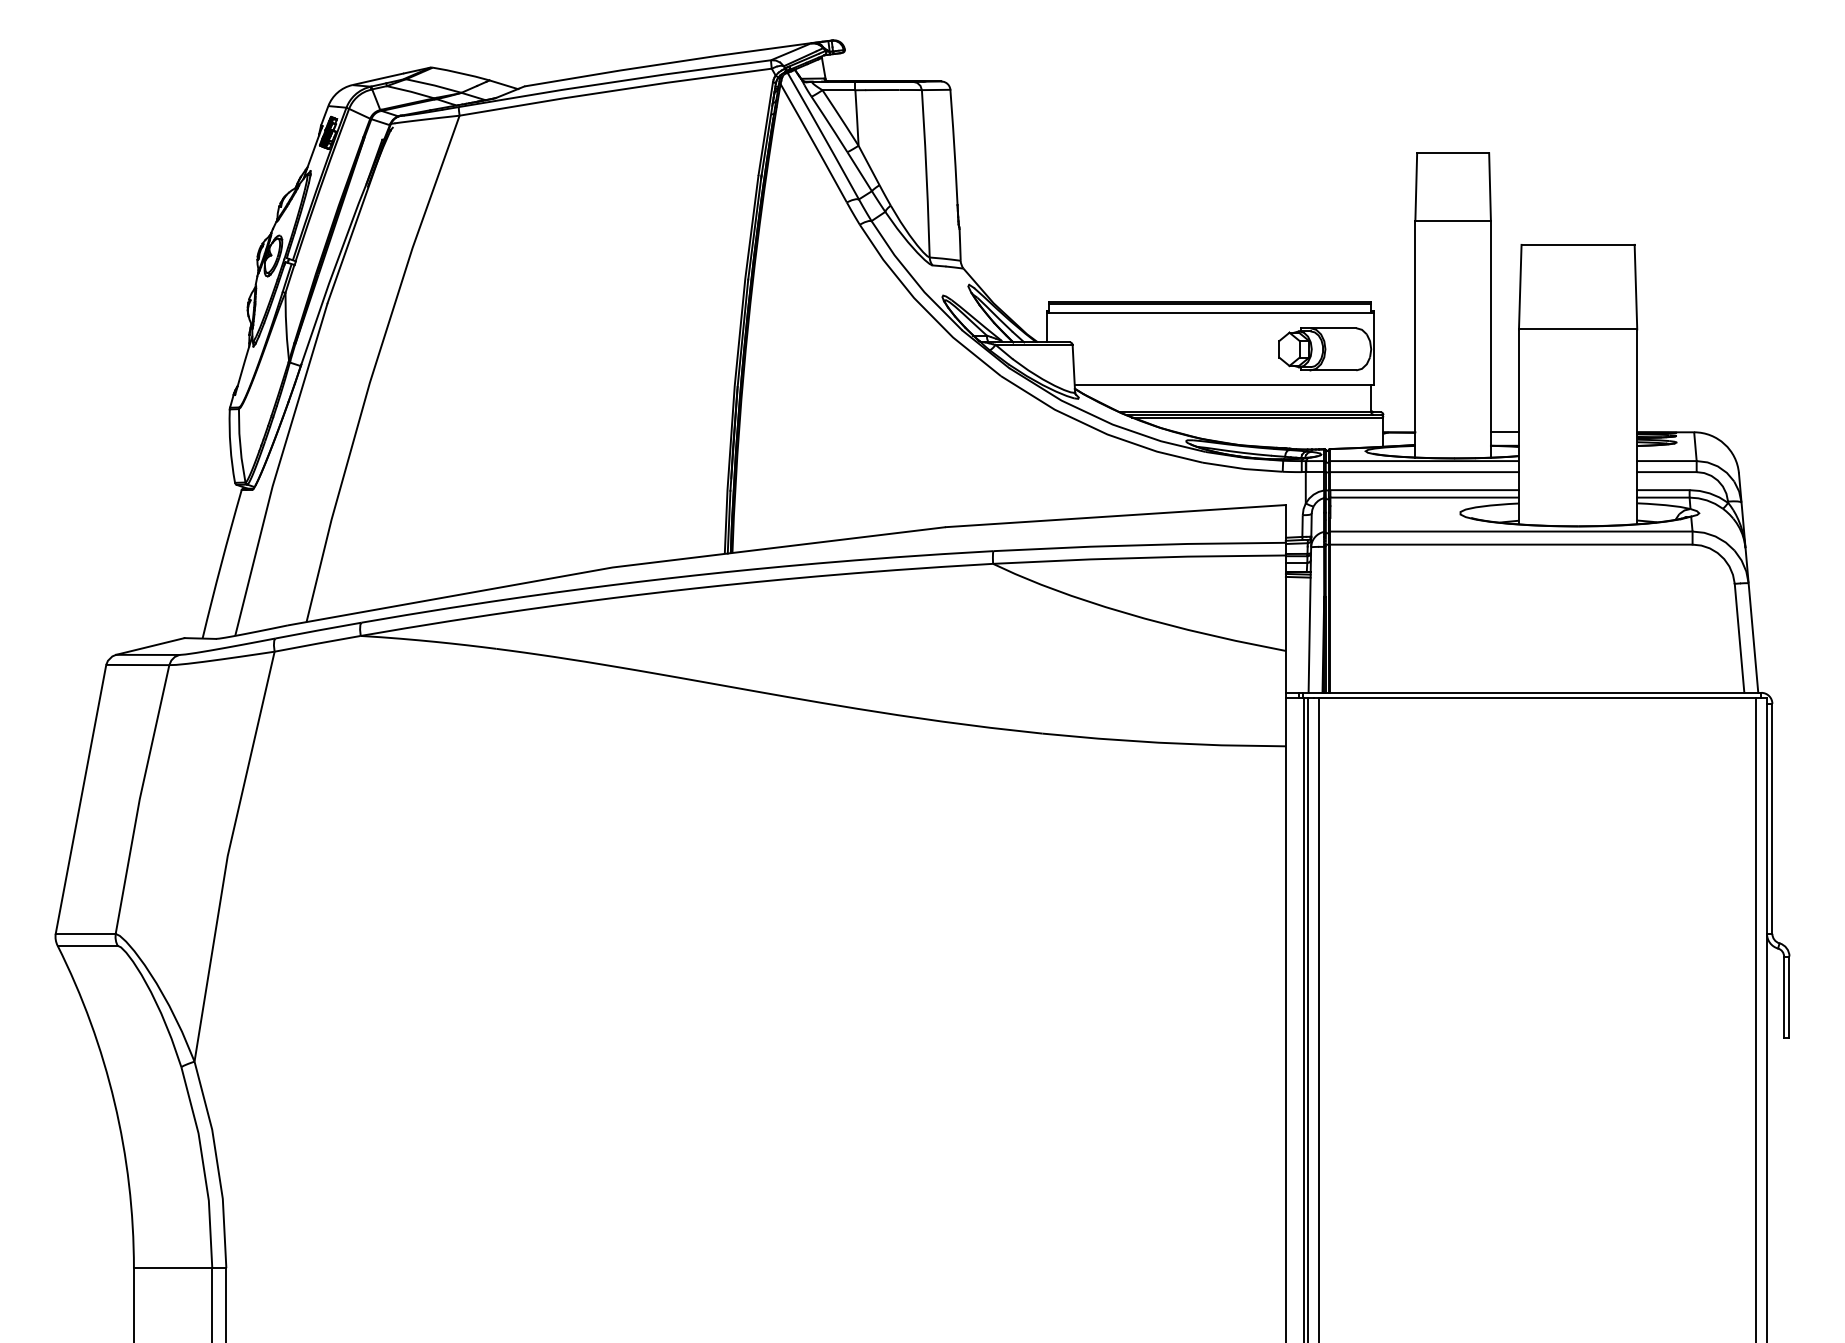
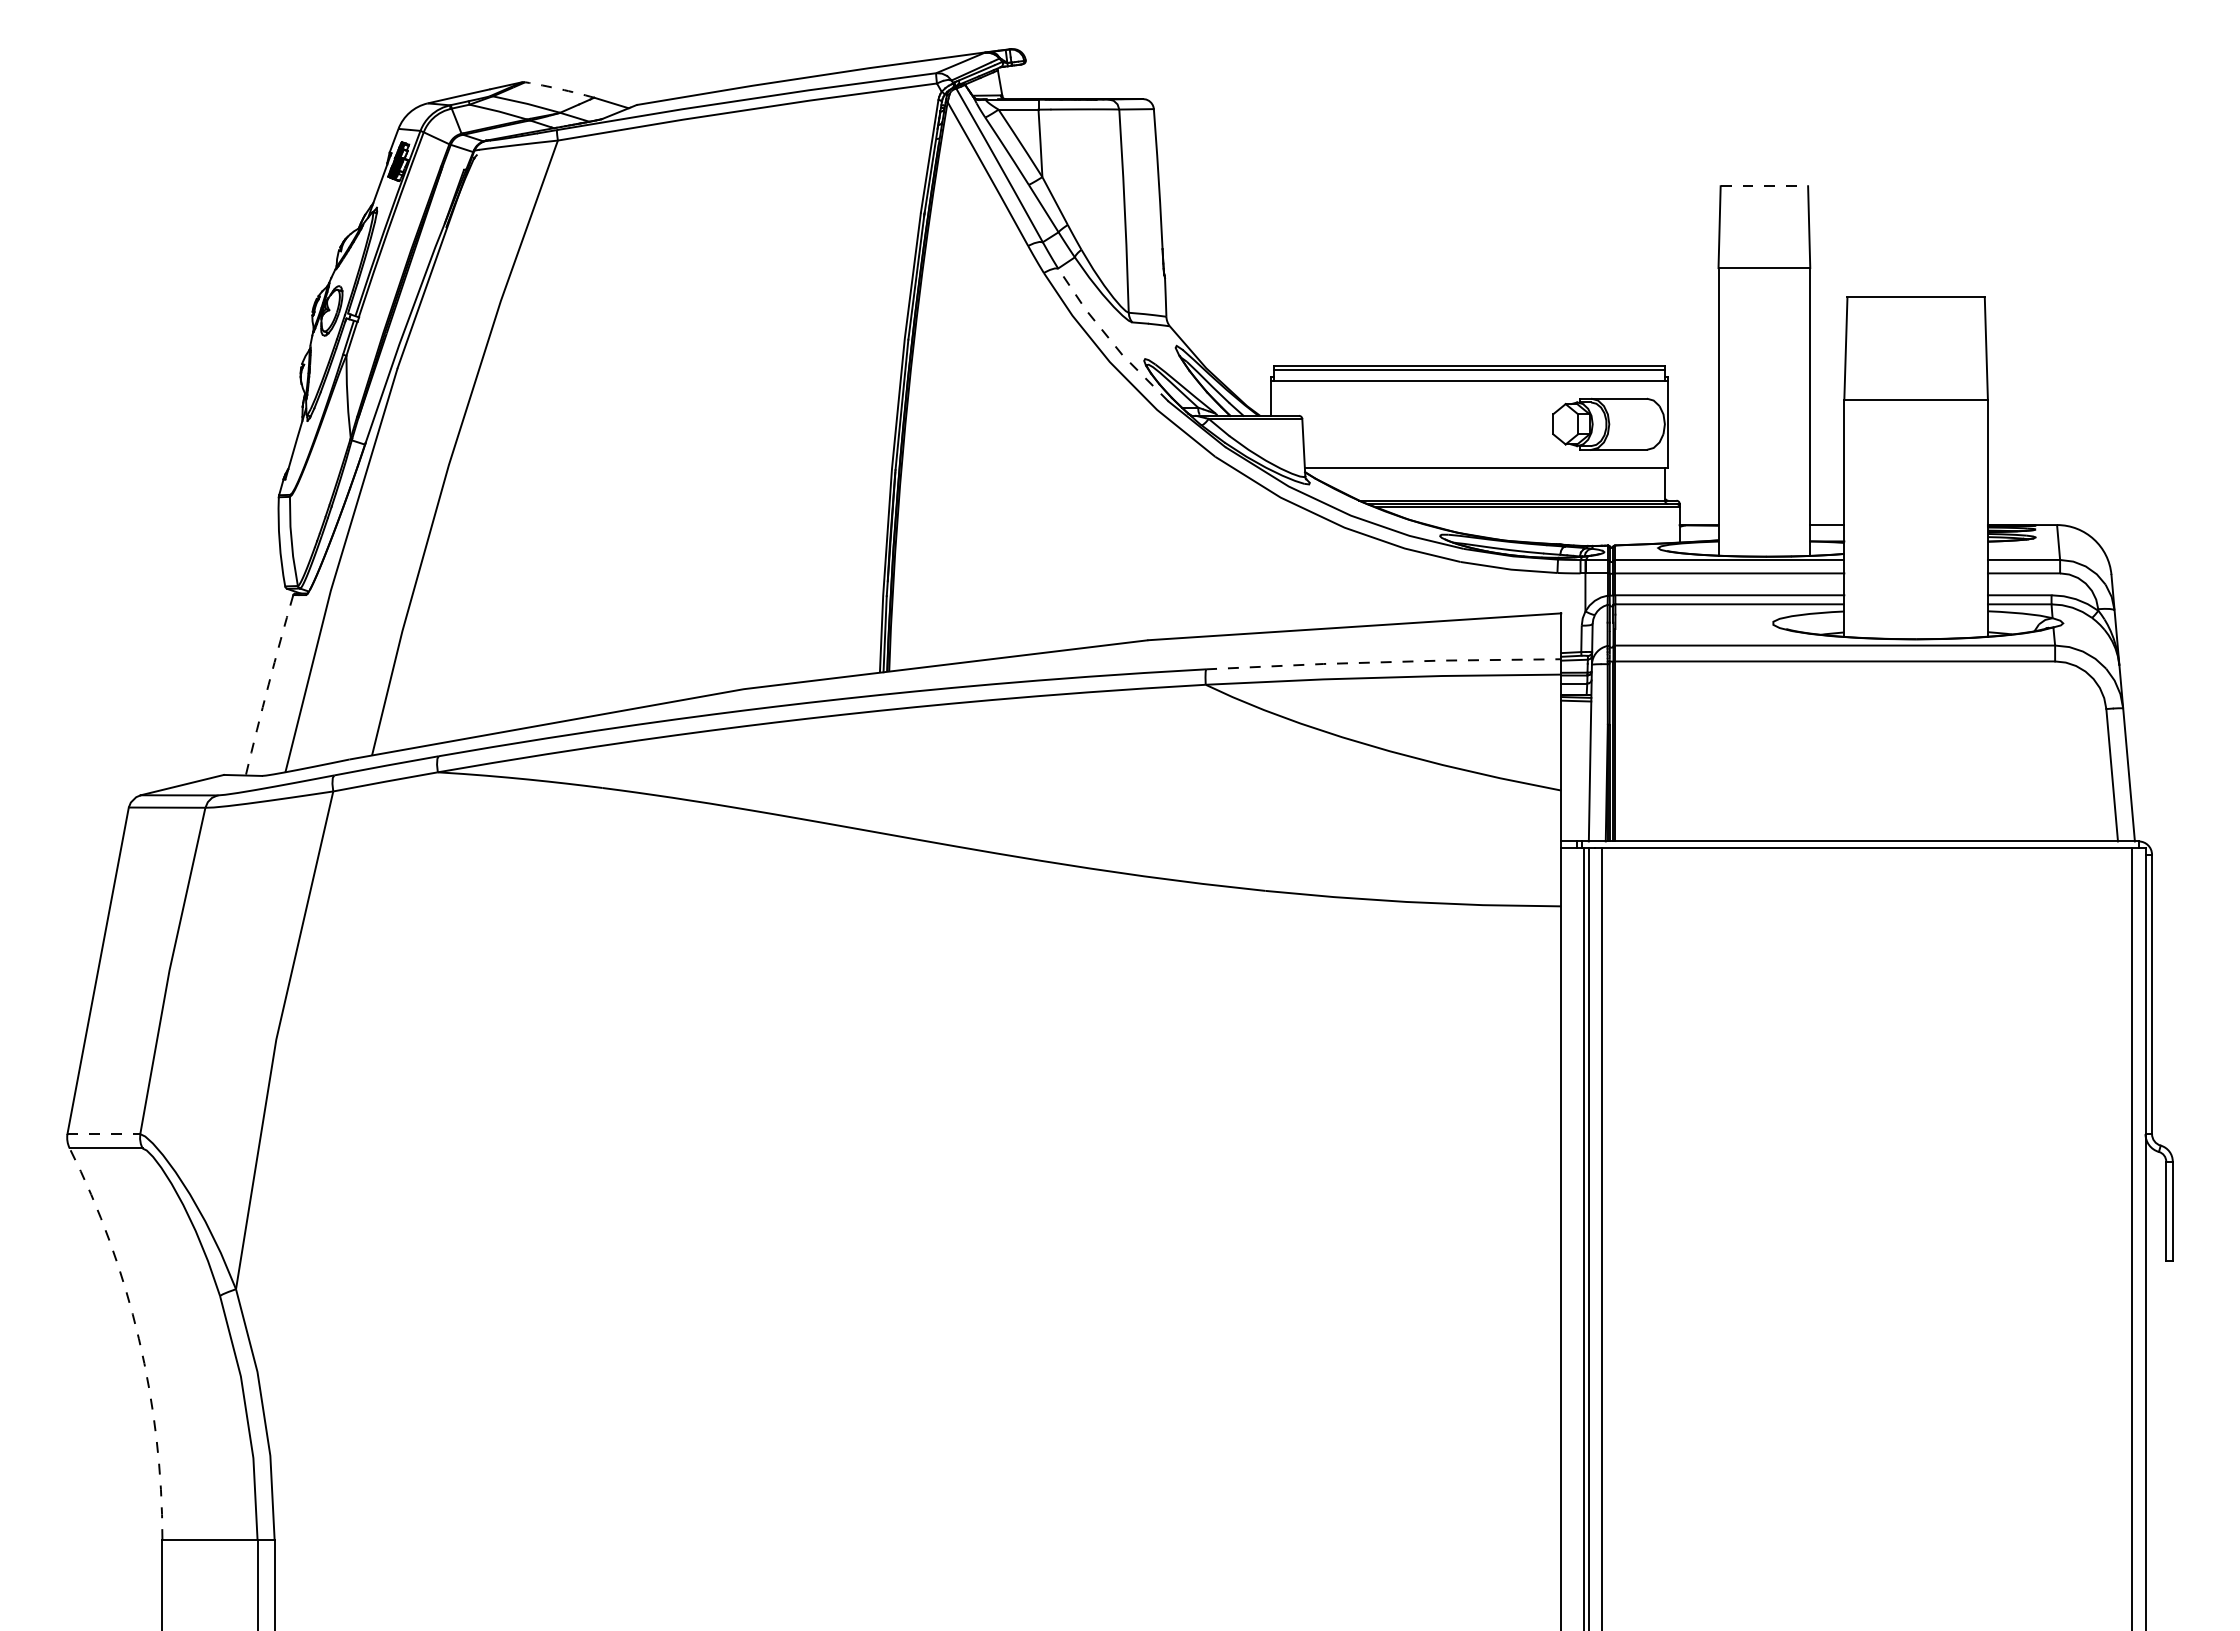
arc: (460, 73) -> (559, 89), solid -> dashed
line: (1453, 153) -> (1764, 186), solid -> dashed
line: (913, 277) -> (1108, 337), solid -> dashed
line: (1140, 545) -> (1384, 662), solid -> dashed
arc: (221, 563) -> (268, 684), solid -> dashed
line: (86, 934) -> (104, 1134), solid -> dashed
arc: (114, 1102) -> (138, 1338), solid -> dashed

